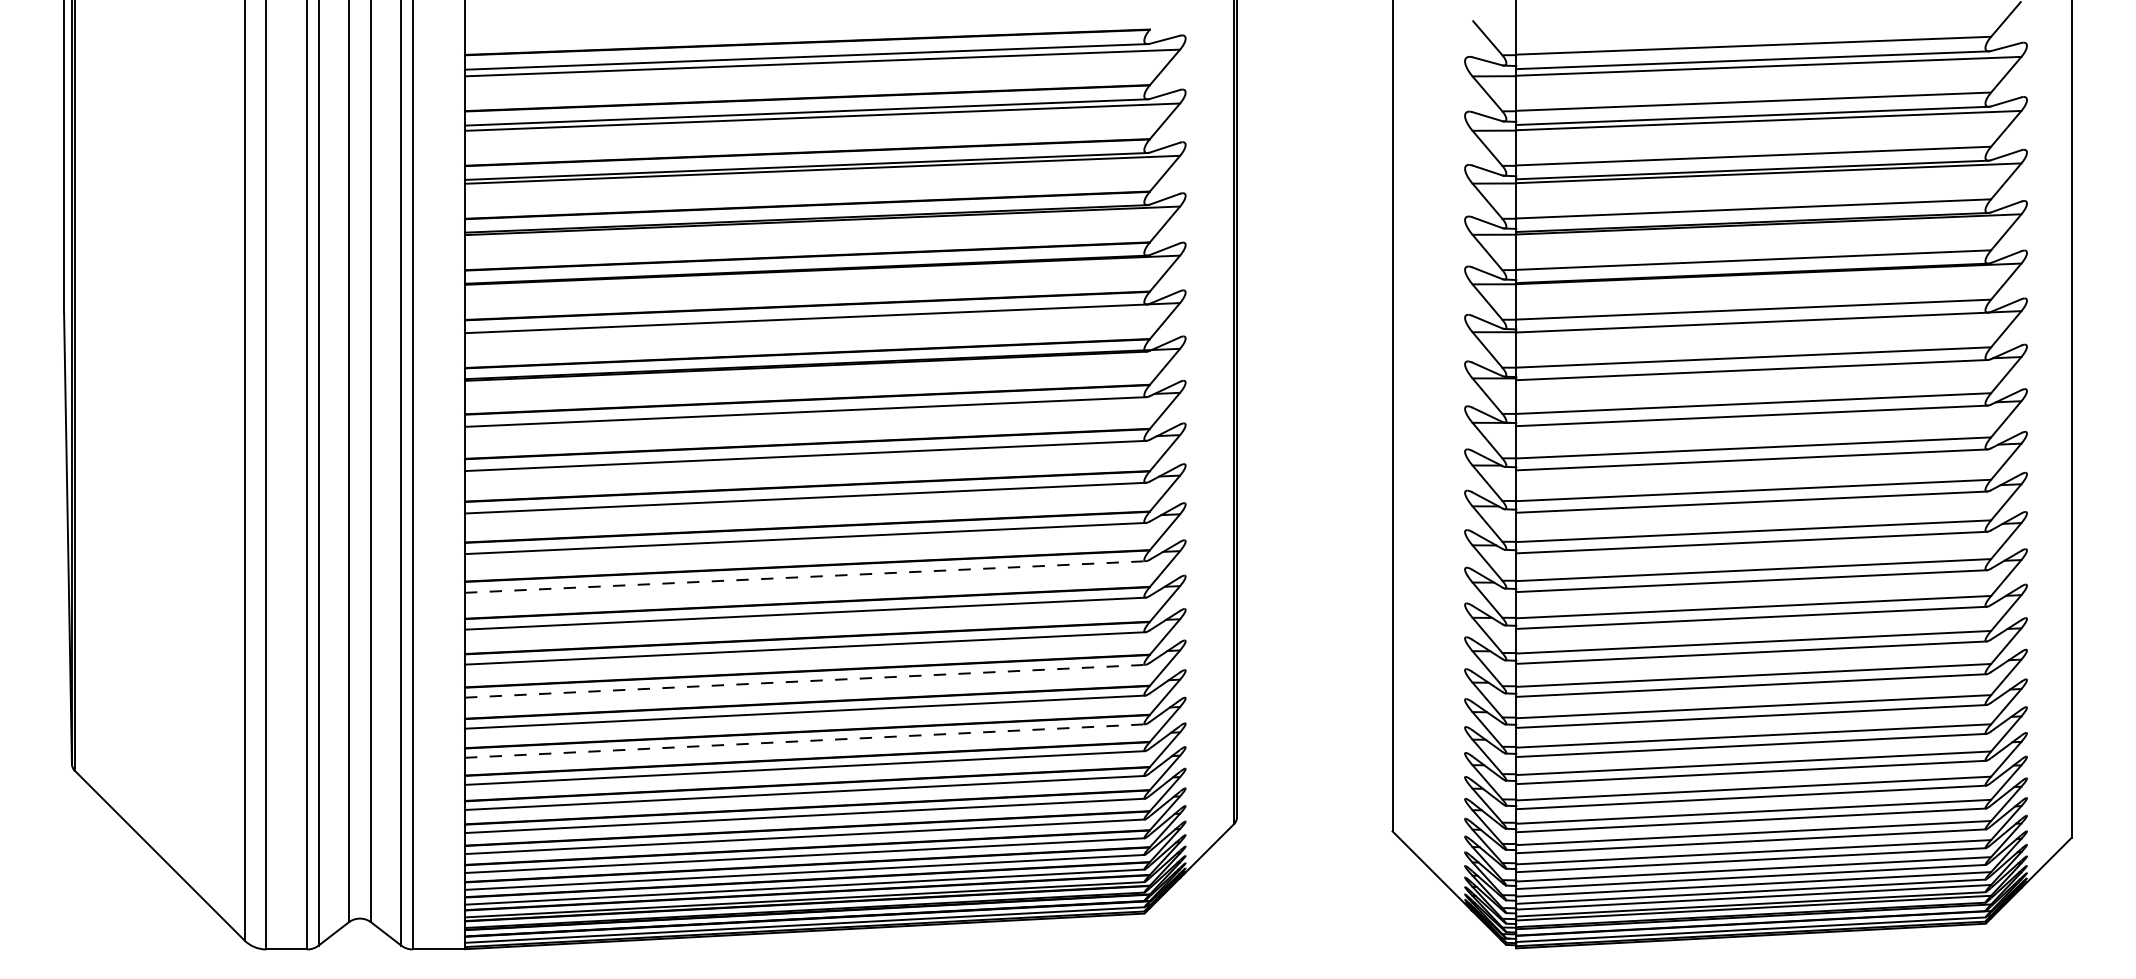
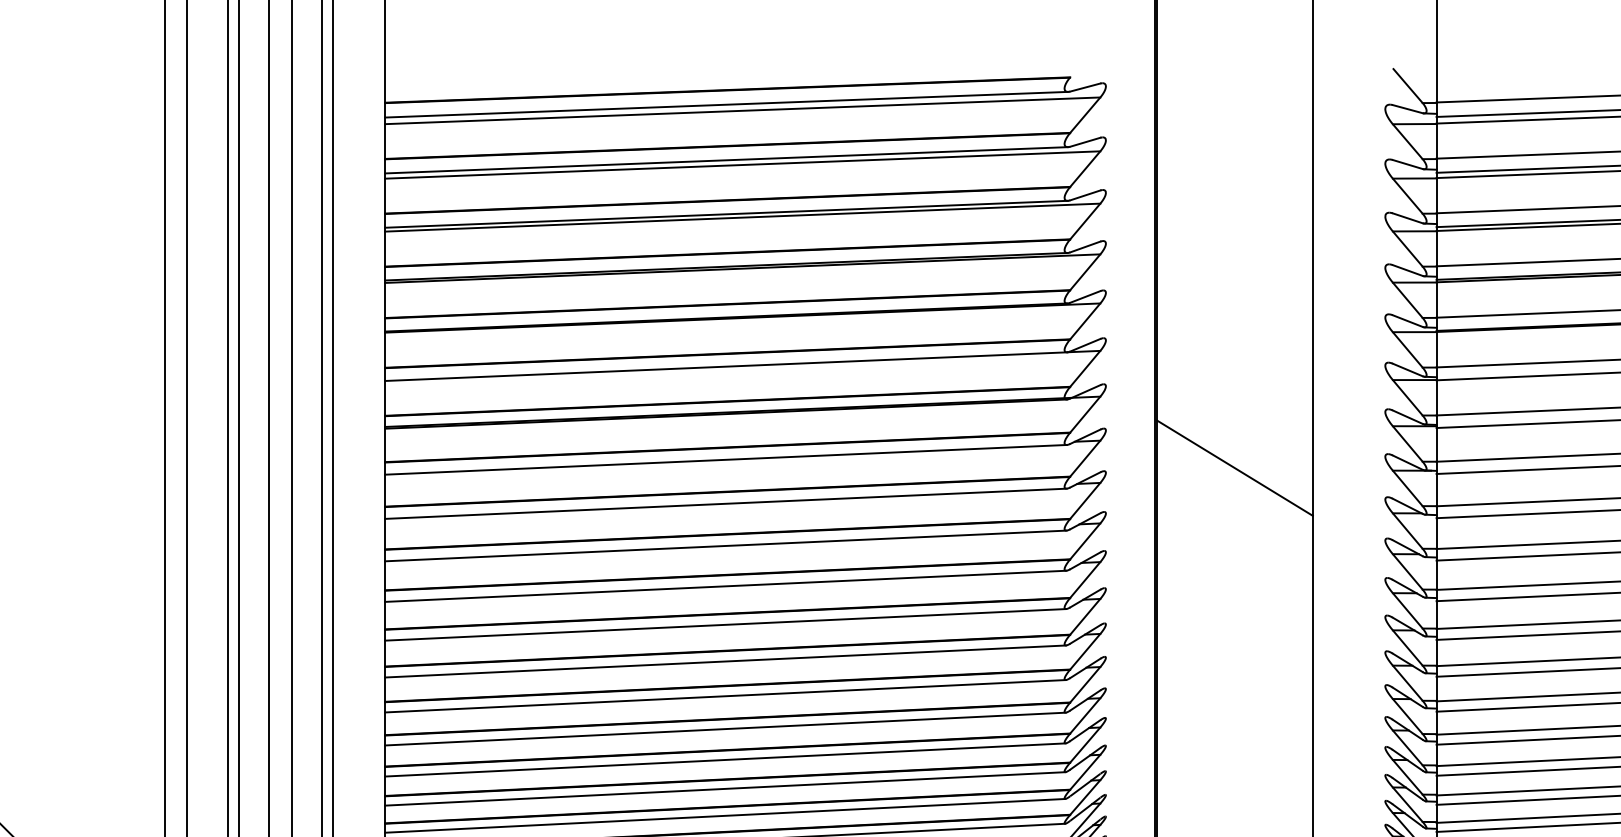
line: (1314, 420) -> (1234, 468), added
line: (805, 577) -> (725, 625), dashed -> solid
line: (805, 681) -> (725, 729), dashed -> solid
line: (805, 741) -> (725, 789), dashed -> solid

